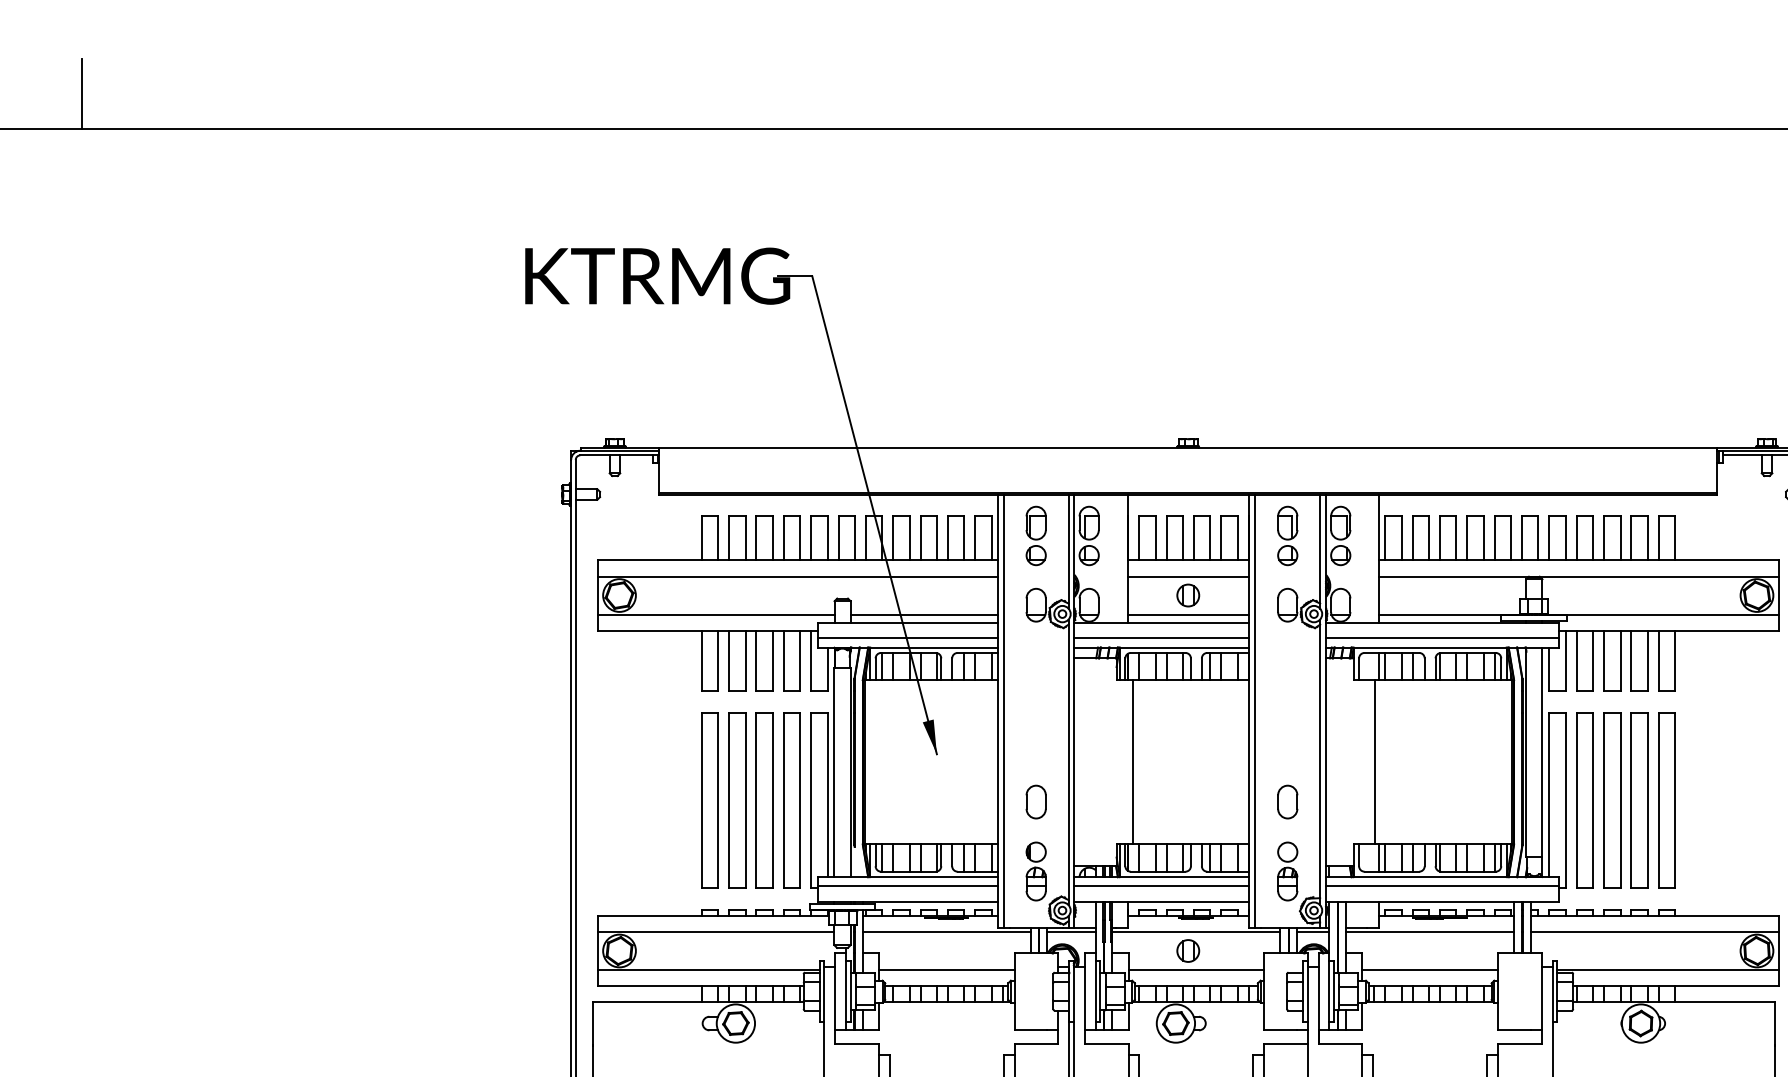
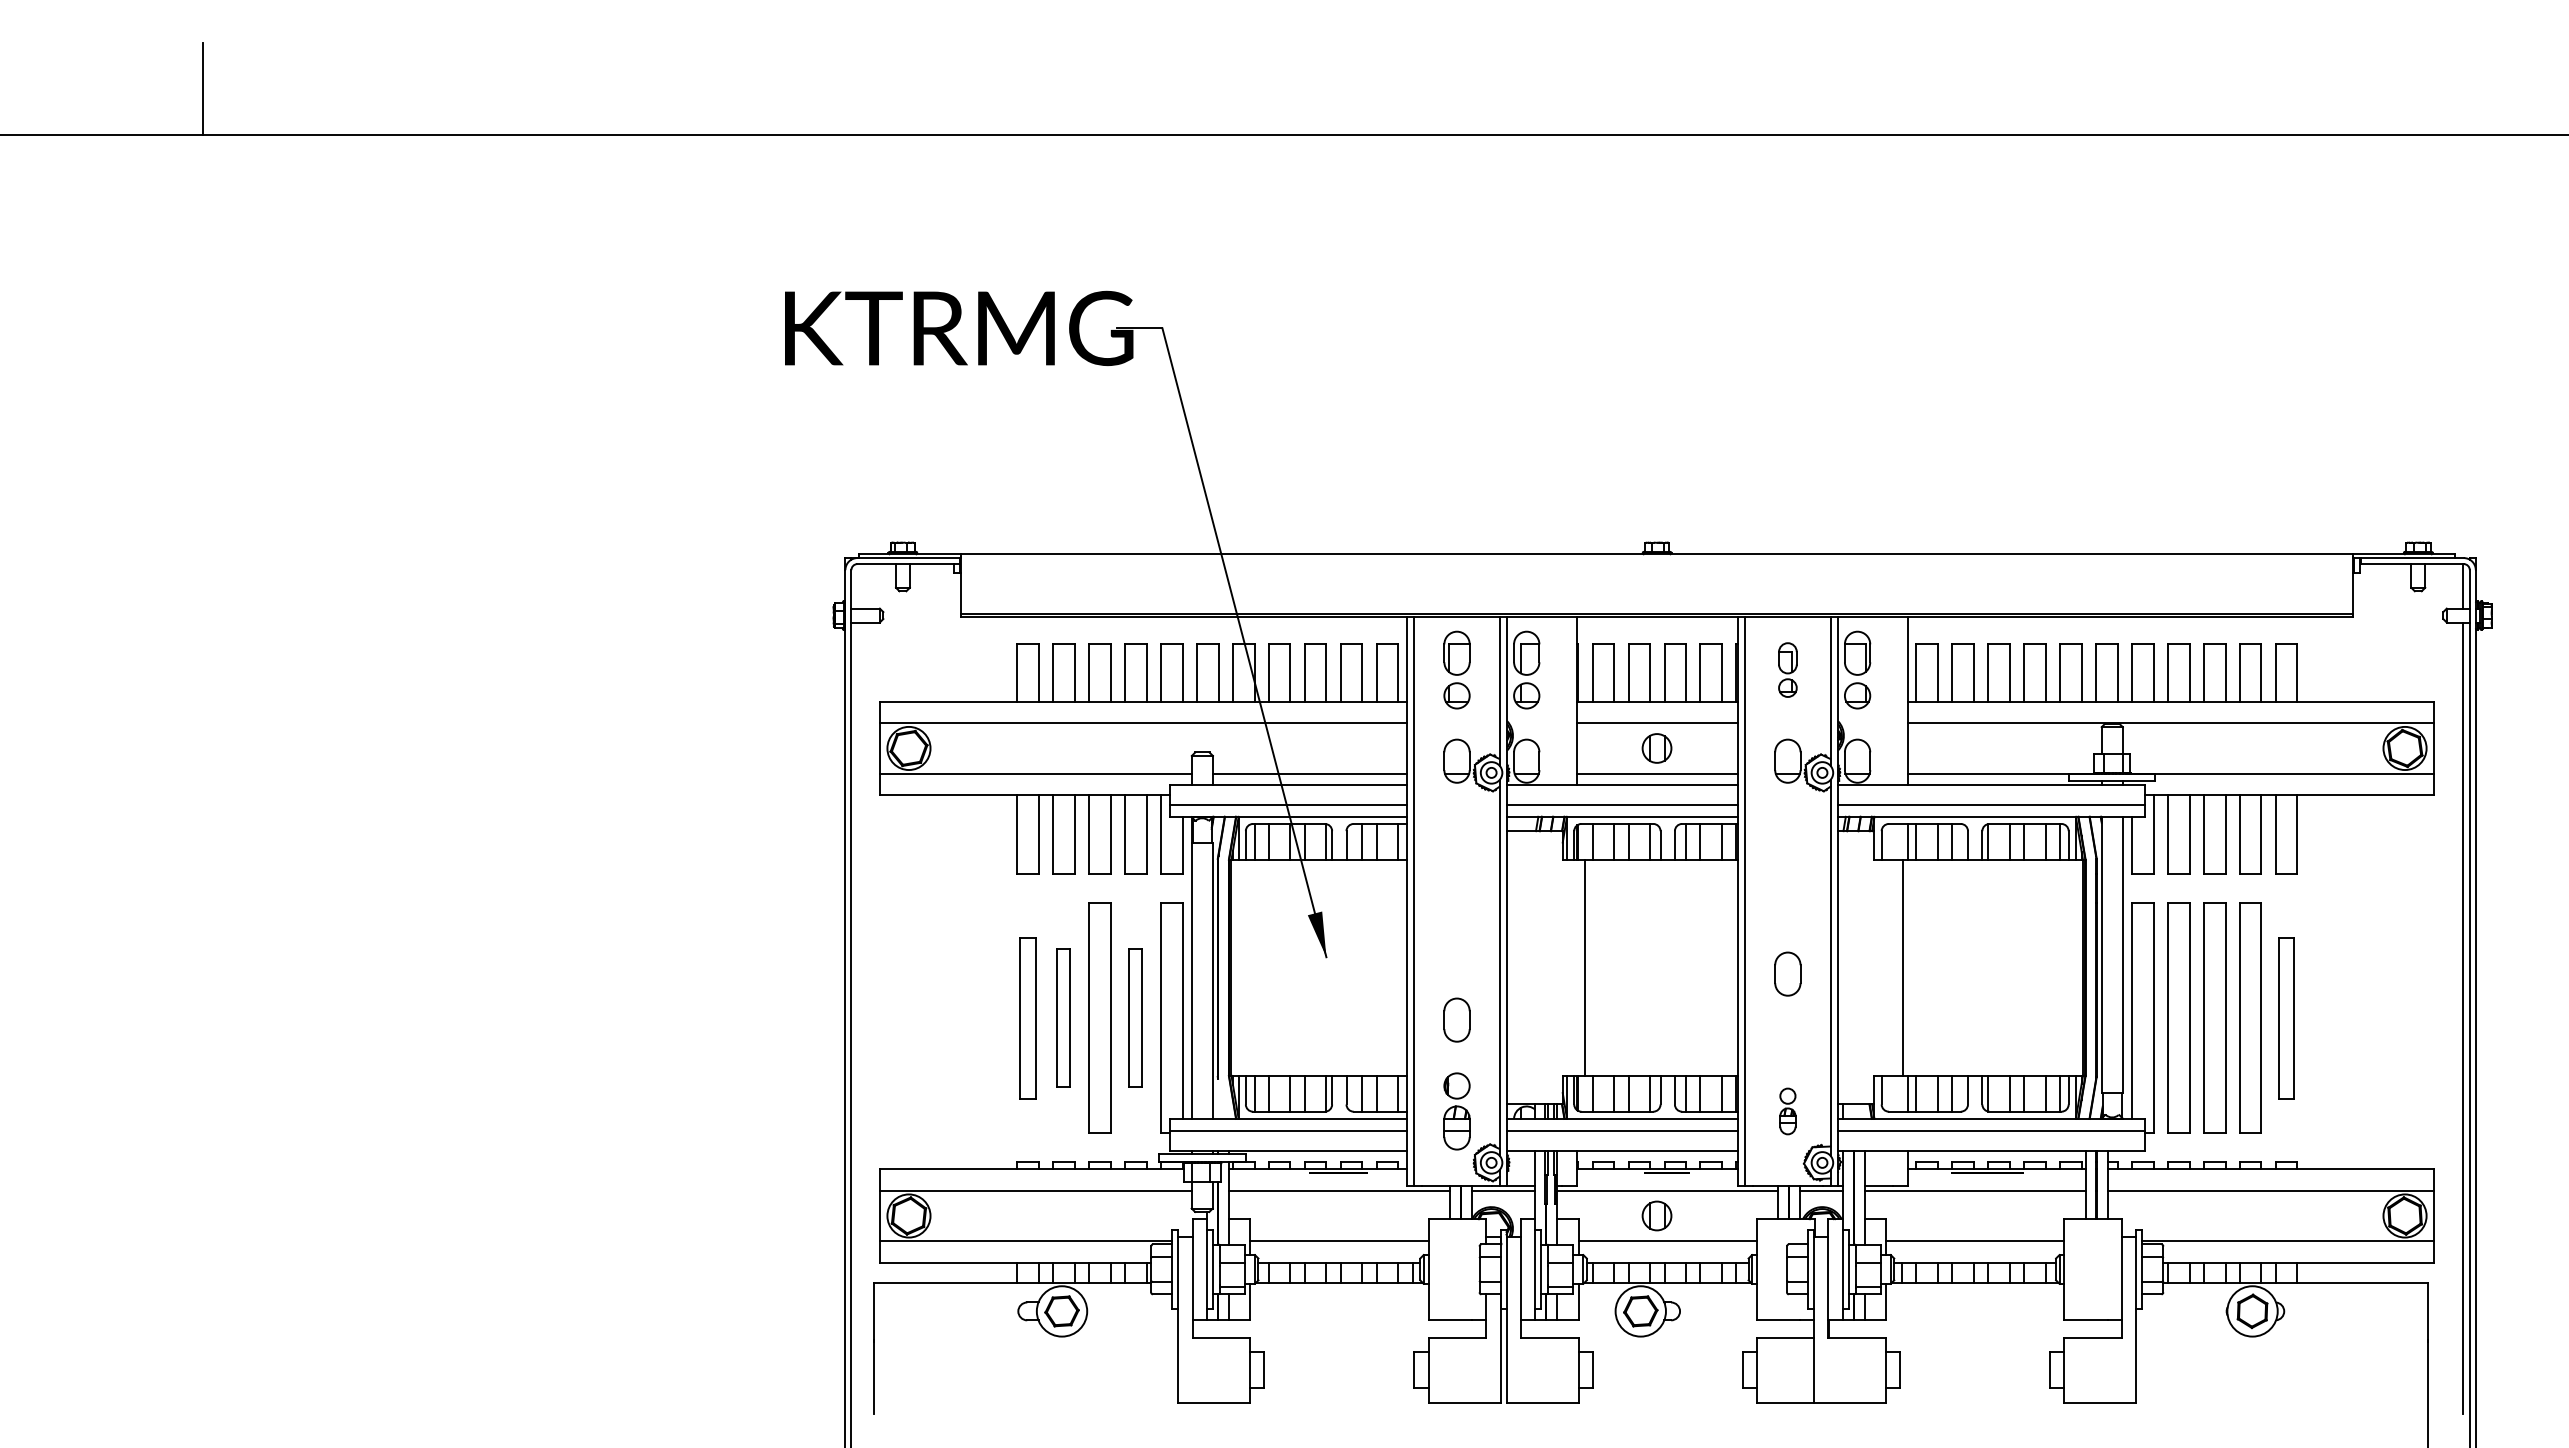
part: (1287, 535) -> (1787, 669), size x0.7
part: (709, 800) -> (1027, 1017), size x0.7
part: (737, 800) -> (1063, 1017), size x0.6
part: (791, 800) -> (1135, 1017), size x0.6
part: (1666, 800) -> (2286, 1017), size x0.7
part: (1287, 801) -> (1787, 973), moved
part: (1287, 871) -> (1787, 1111), size x0.6

